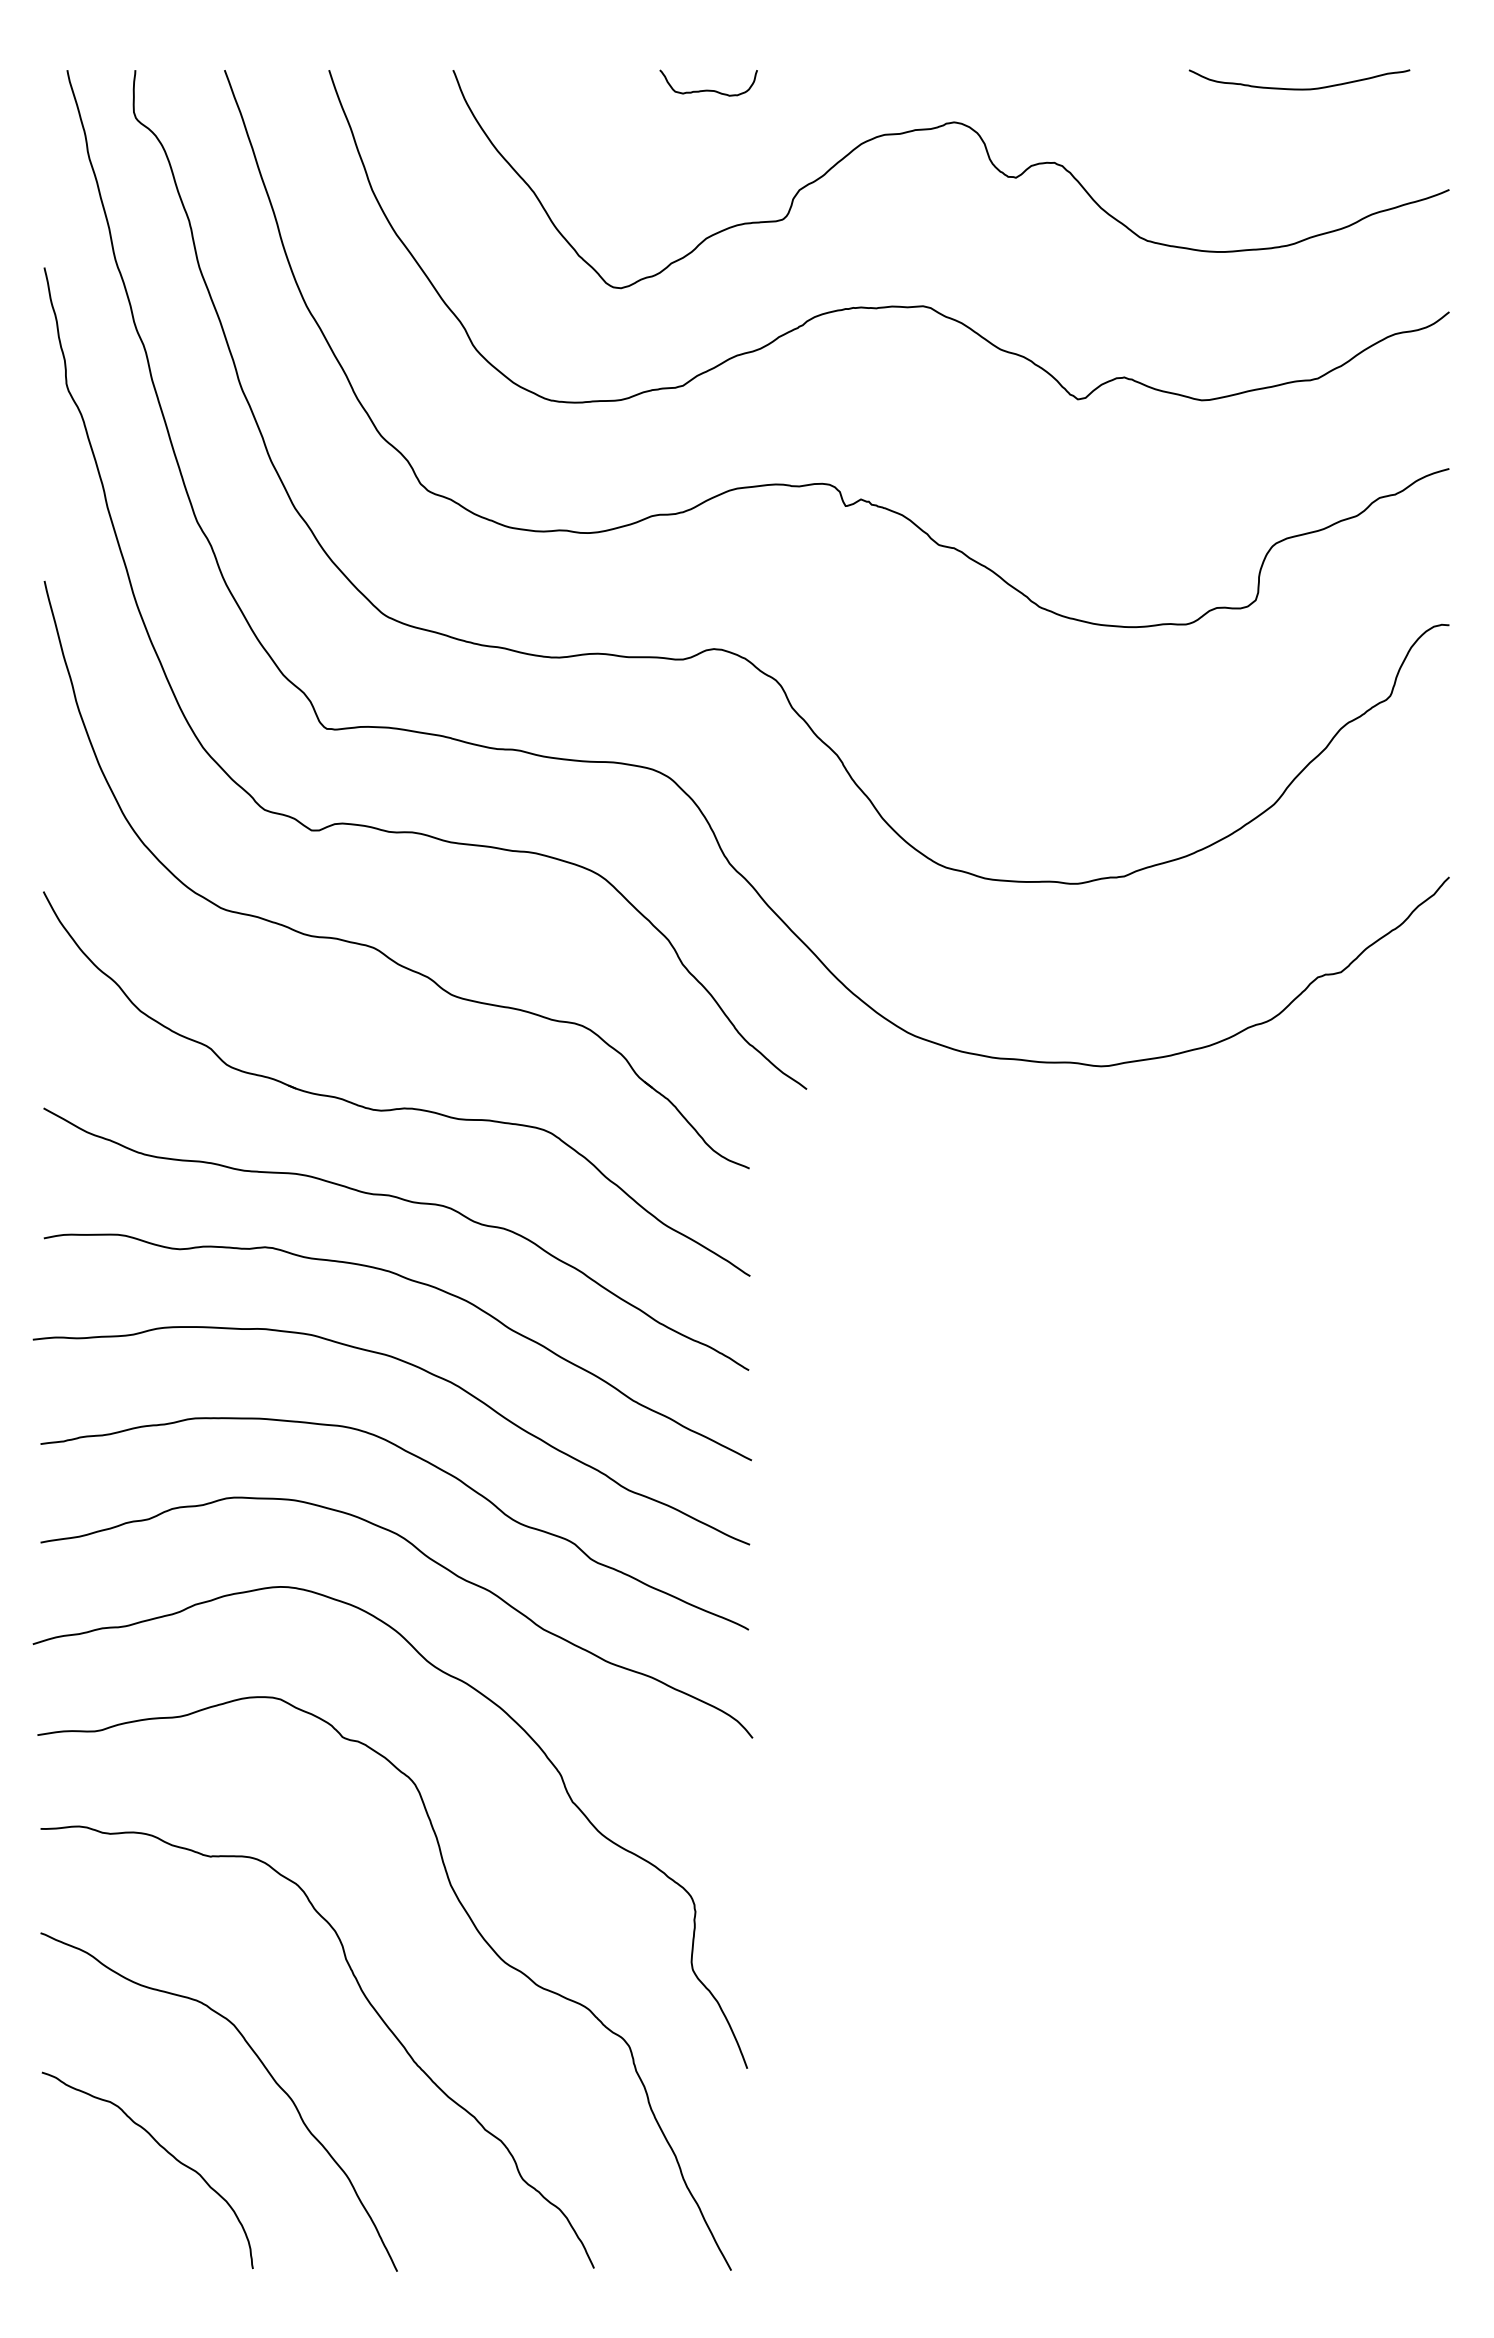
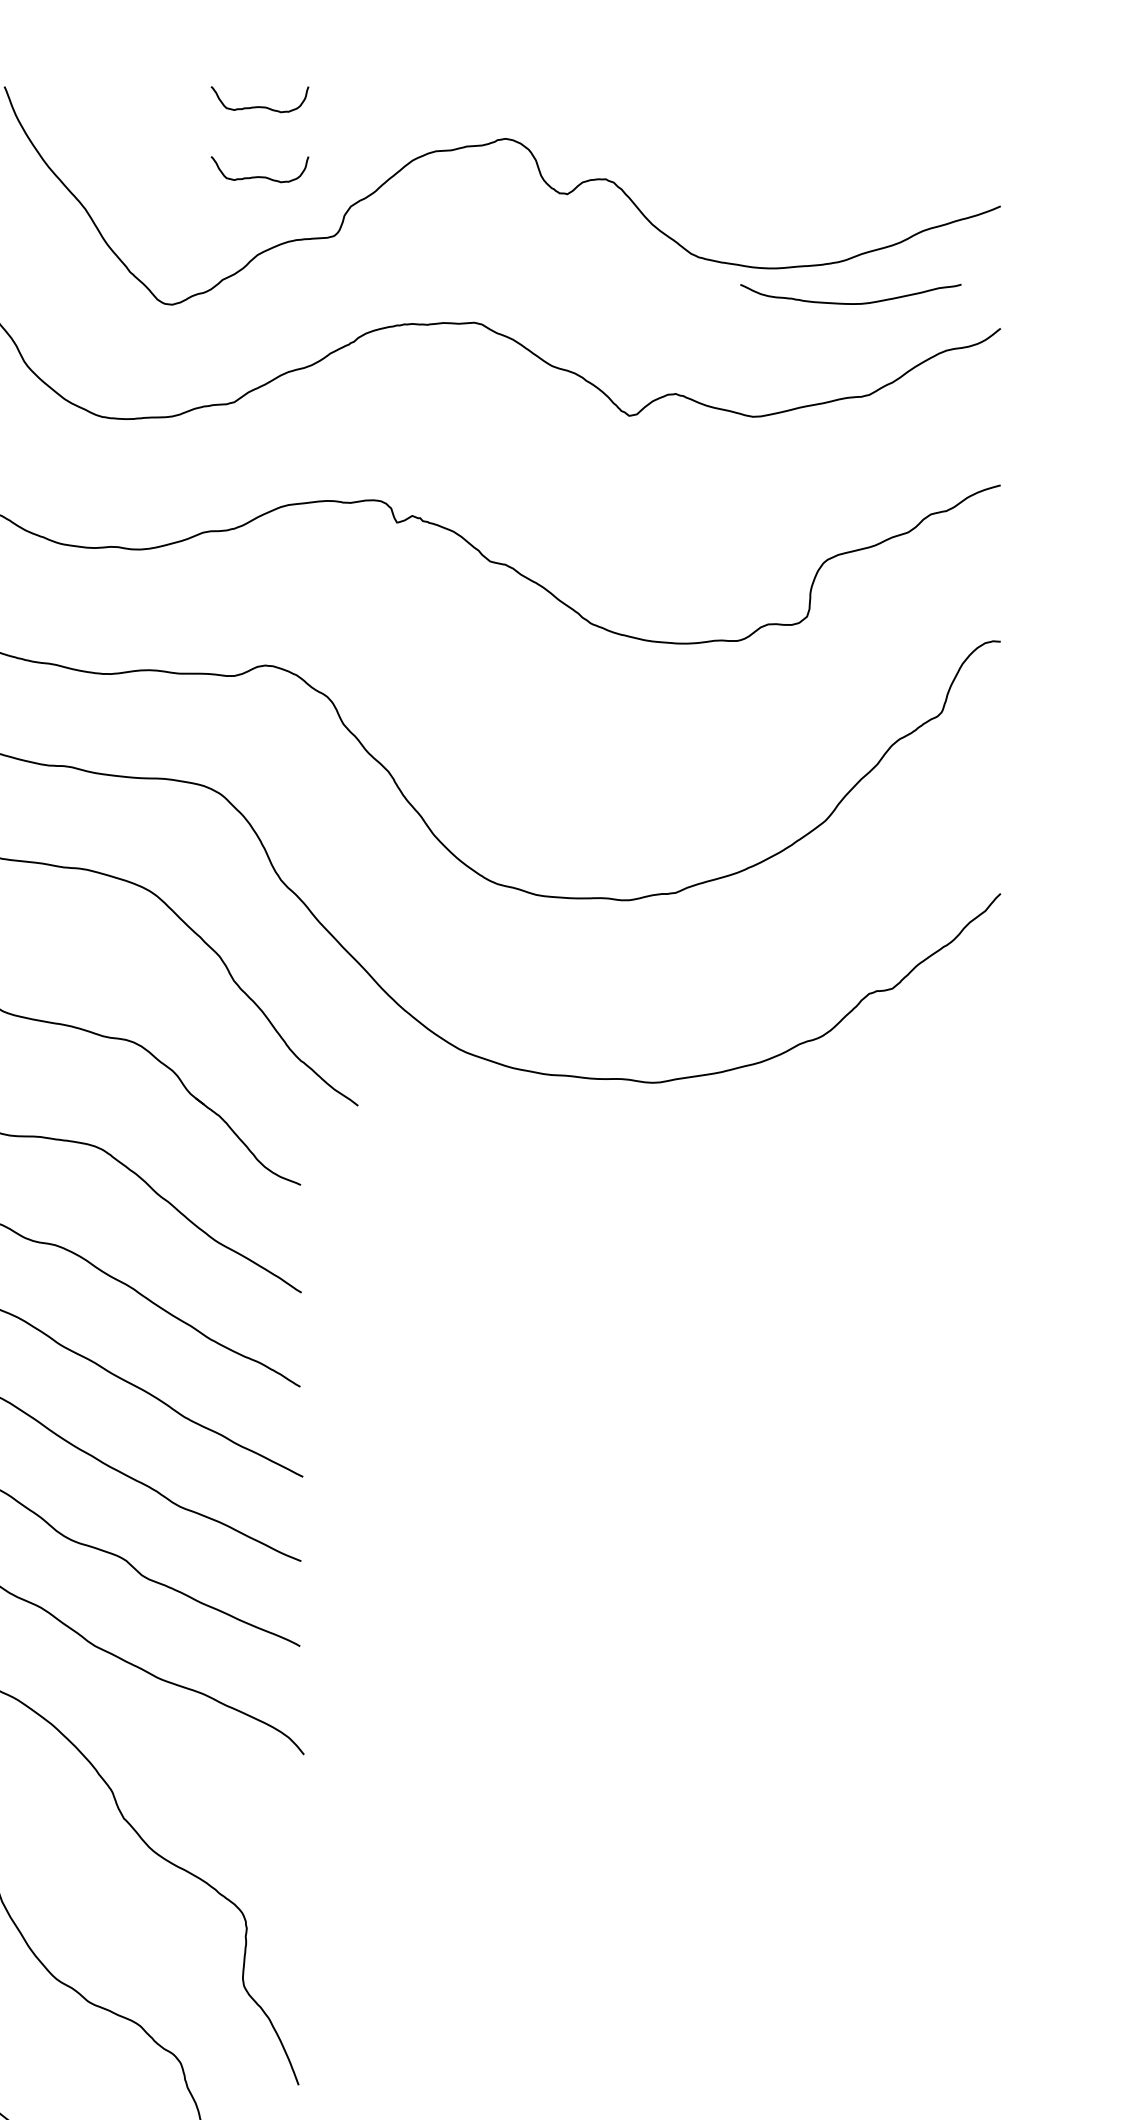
curve: (1299, 88) -> (850, 302), moved
curve: (708, 159) -> (259, 175), added

